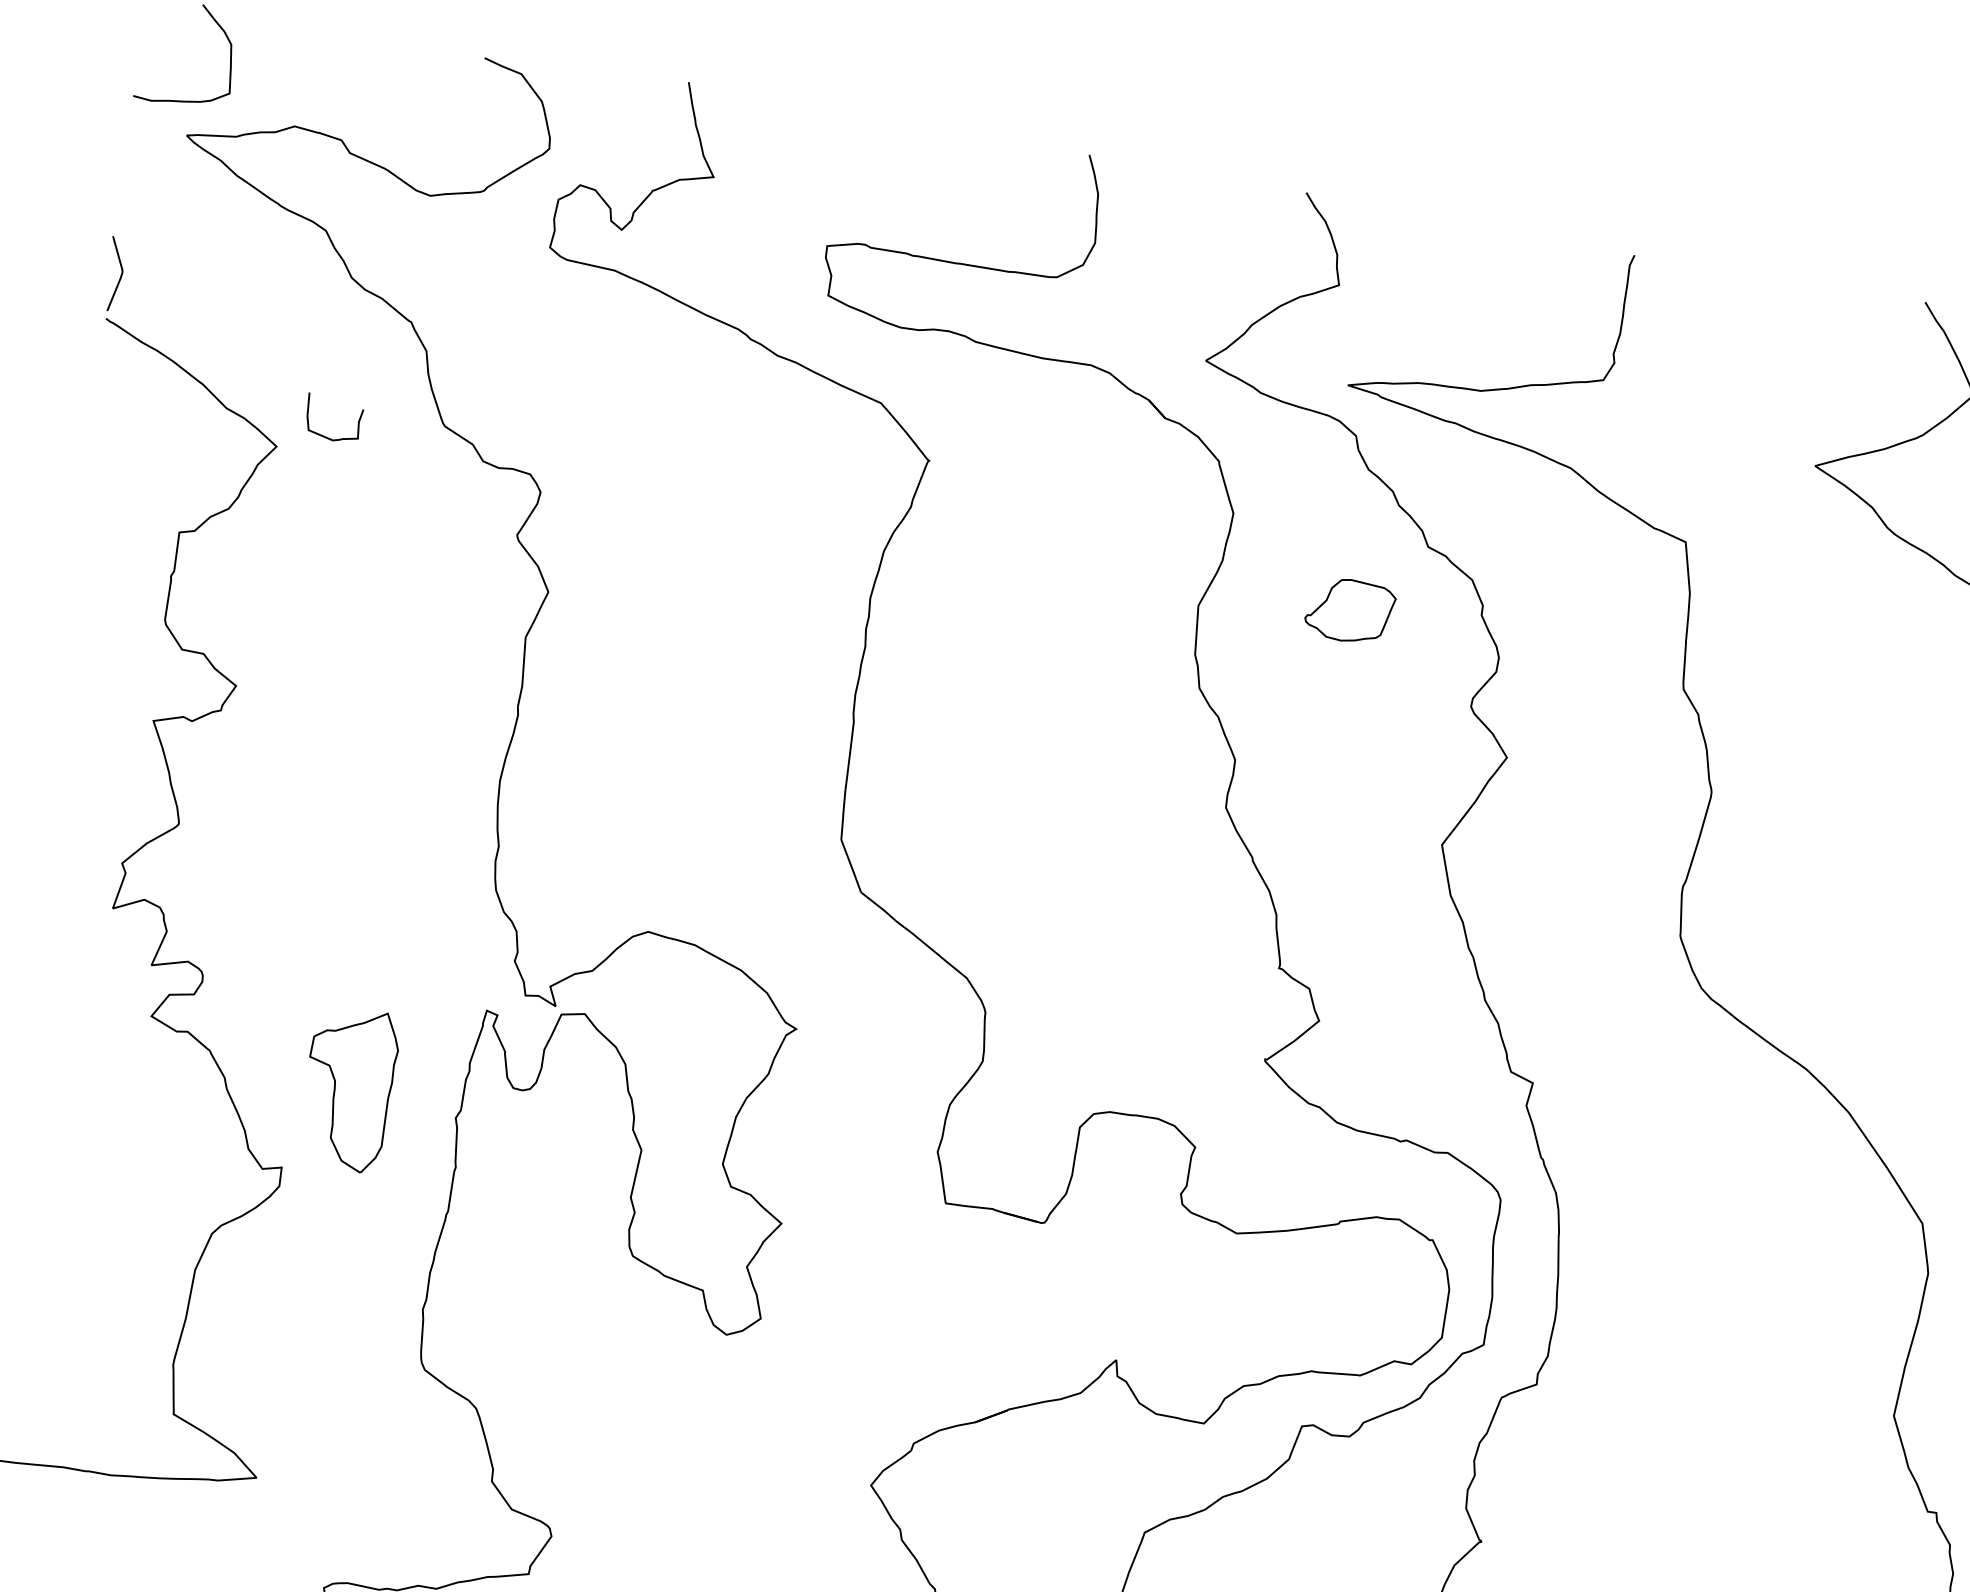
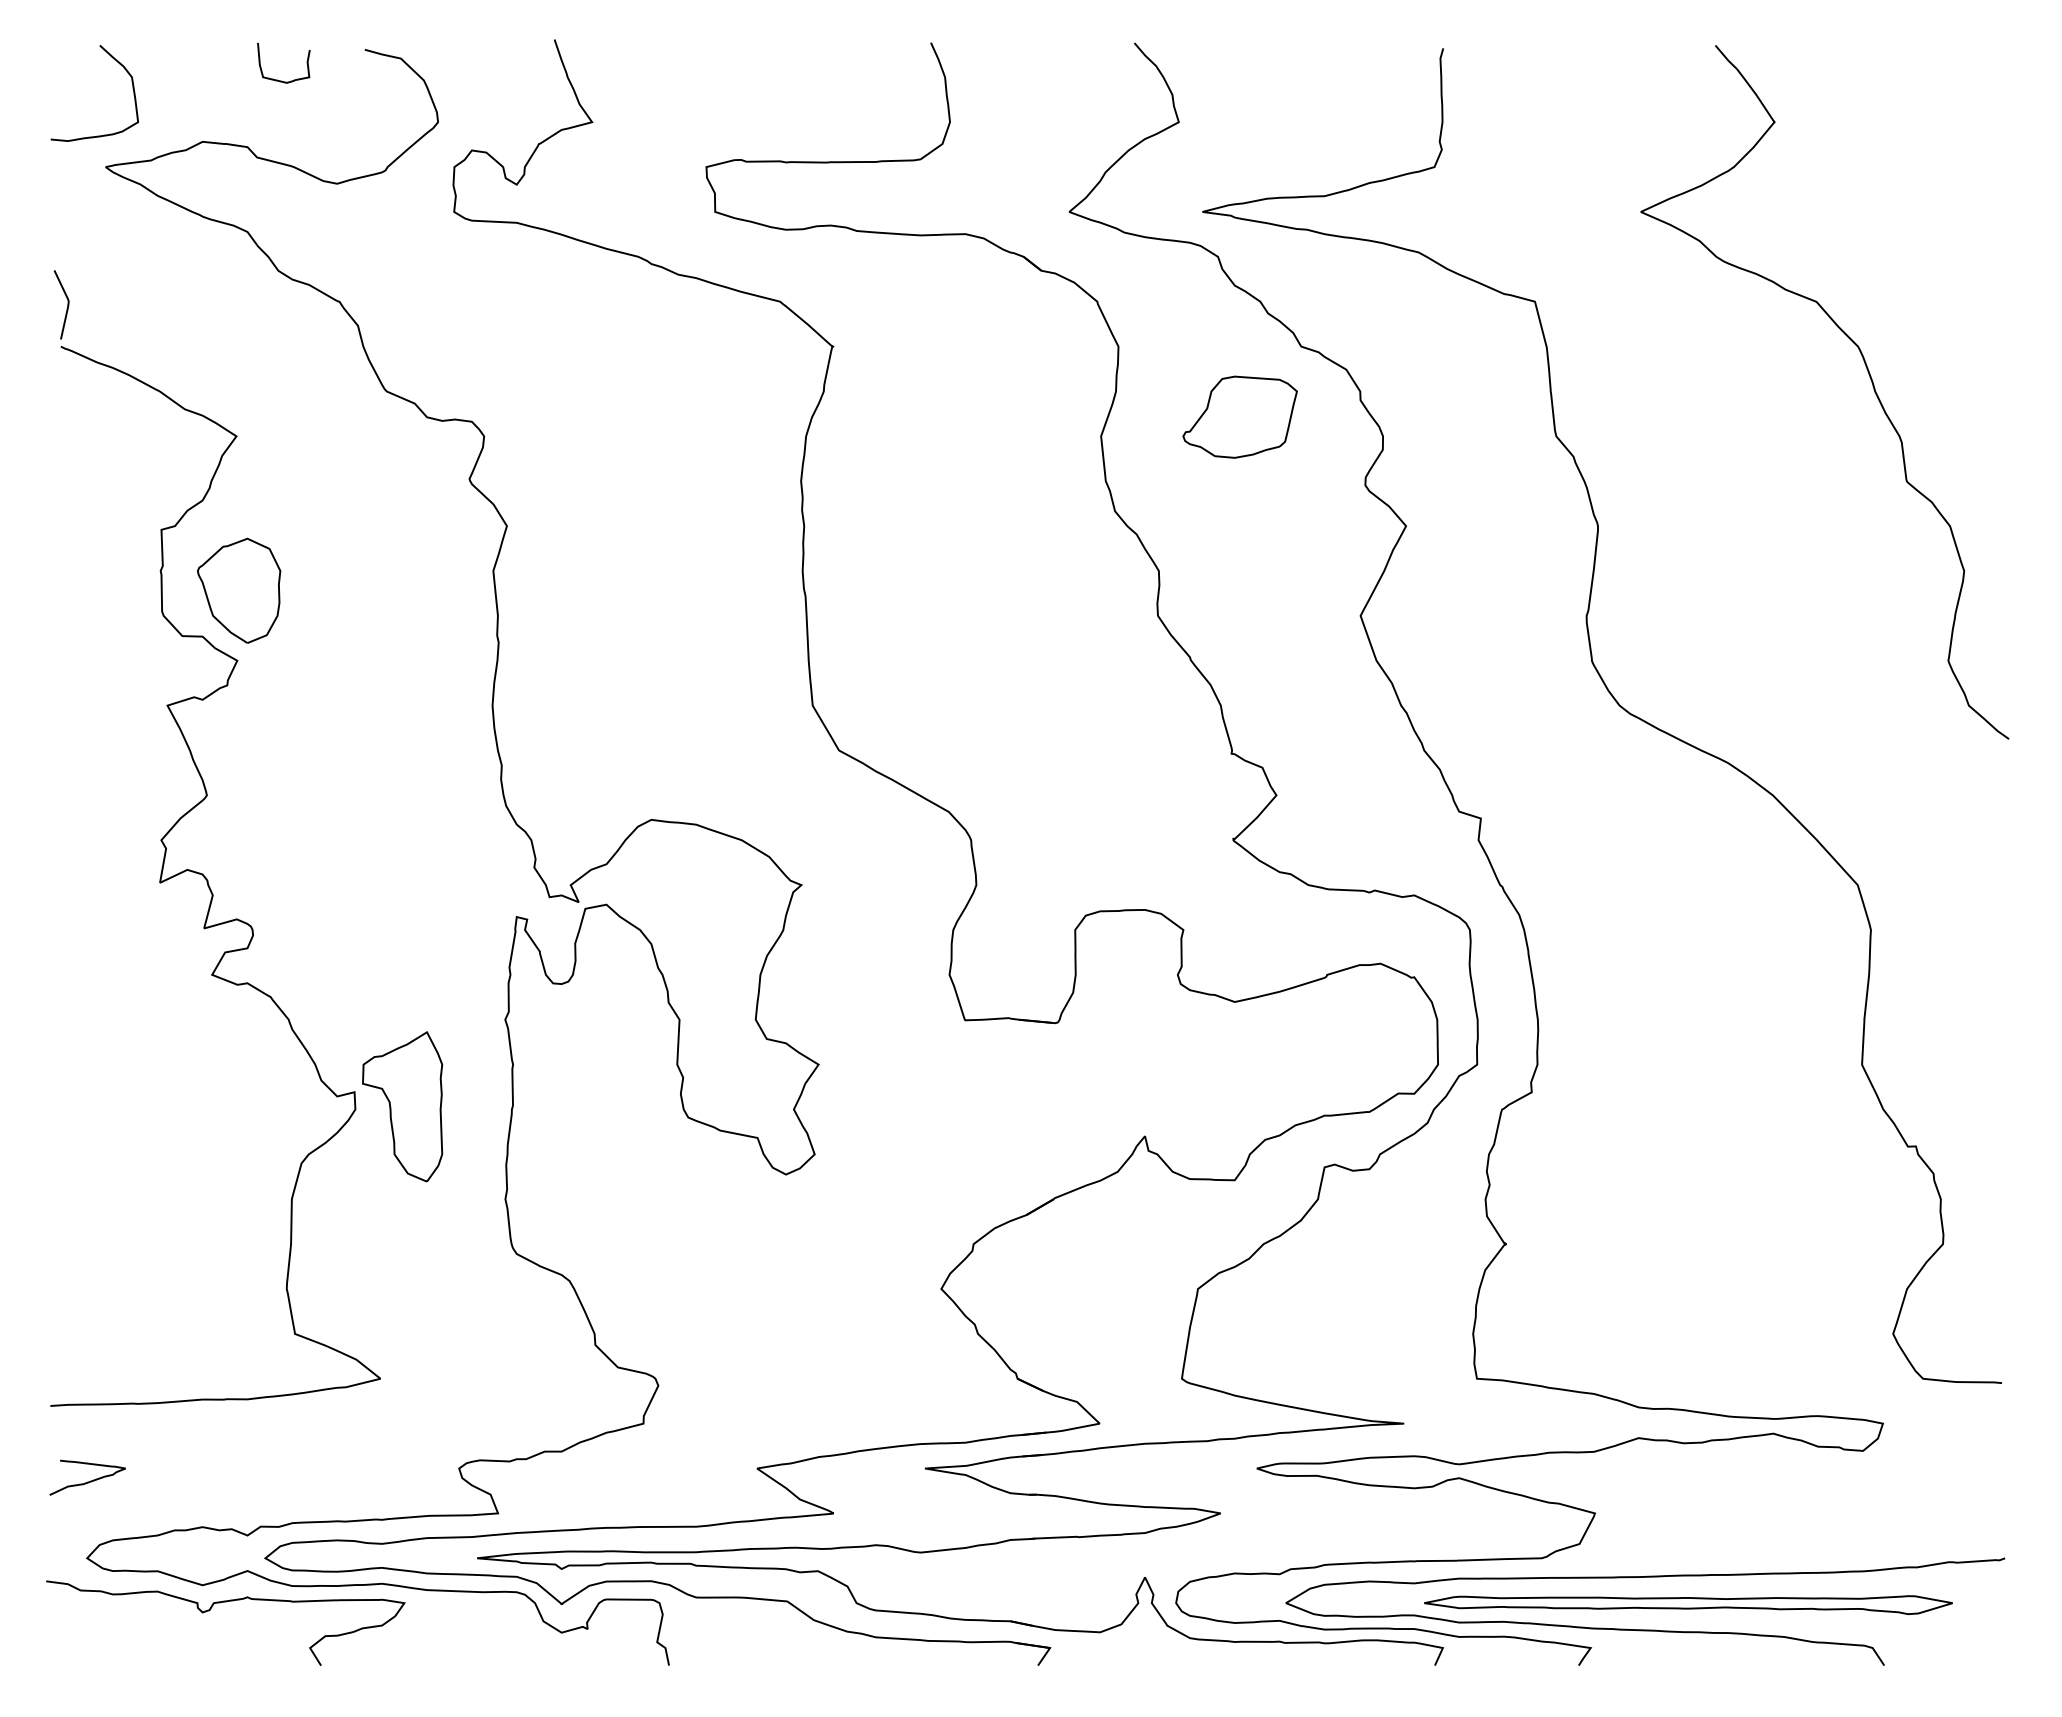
curve: (323, 435) -> (277, 79), moved
part: (1349, 610) -> (1239, 416), size x1.43
part: (251, 611) -> (239, 590), added
part: (348, 1088) -> (402, 1106), moved

